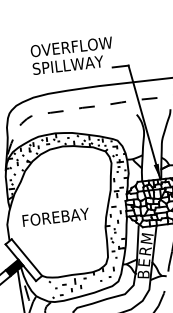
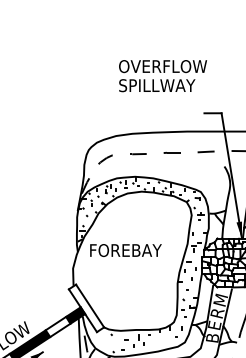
text: (72, 56) -> (162, 76), moved
text: (55, 217) -> (125, 250), moved

